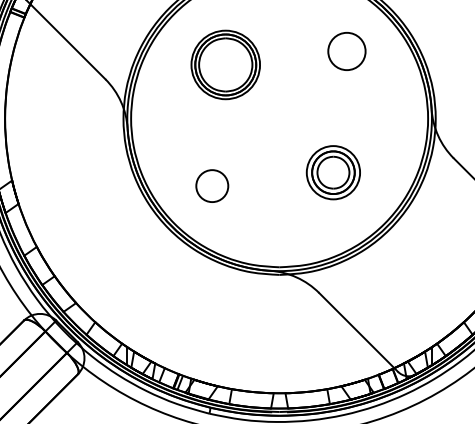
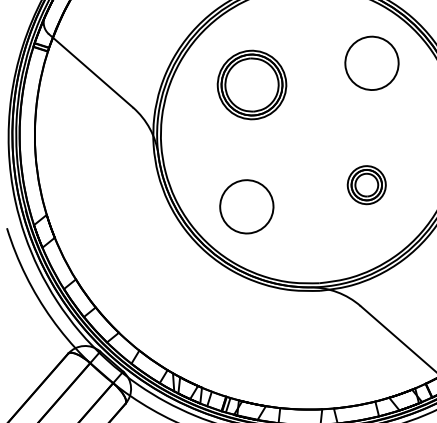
circle: (346, 51) -> (371, 63), size x1.43
part: (333, 172) -> (366, 184), size x0.71
circle: (211, 185) -> (245, 206), size x1.67

